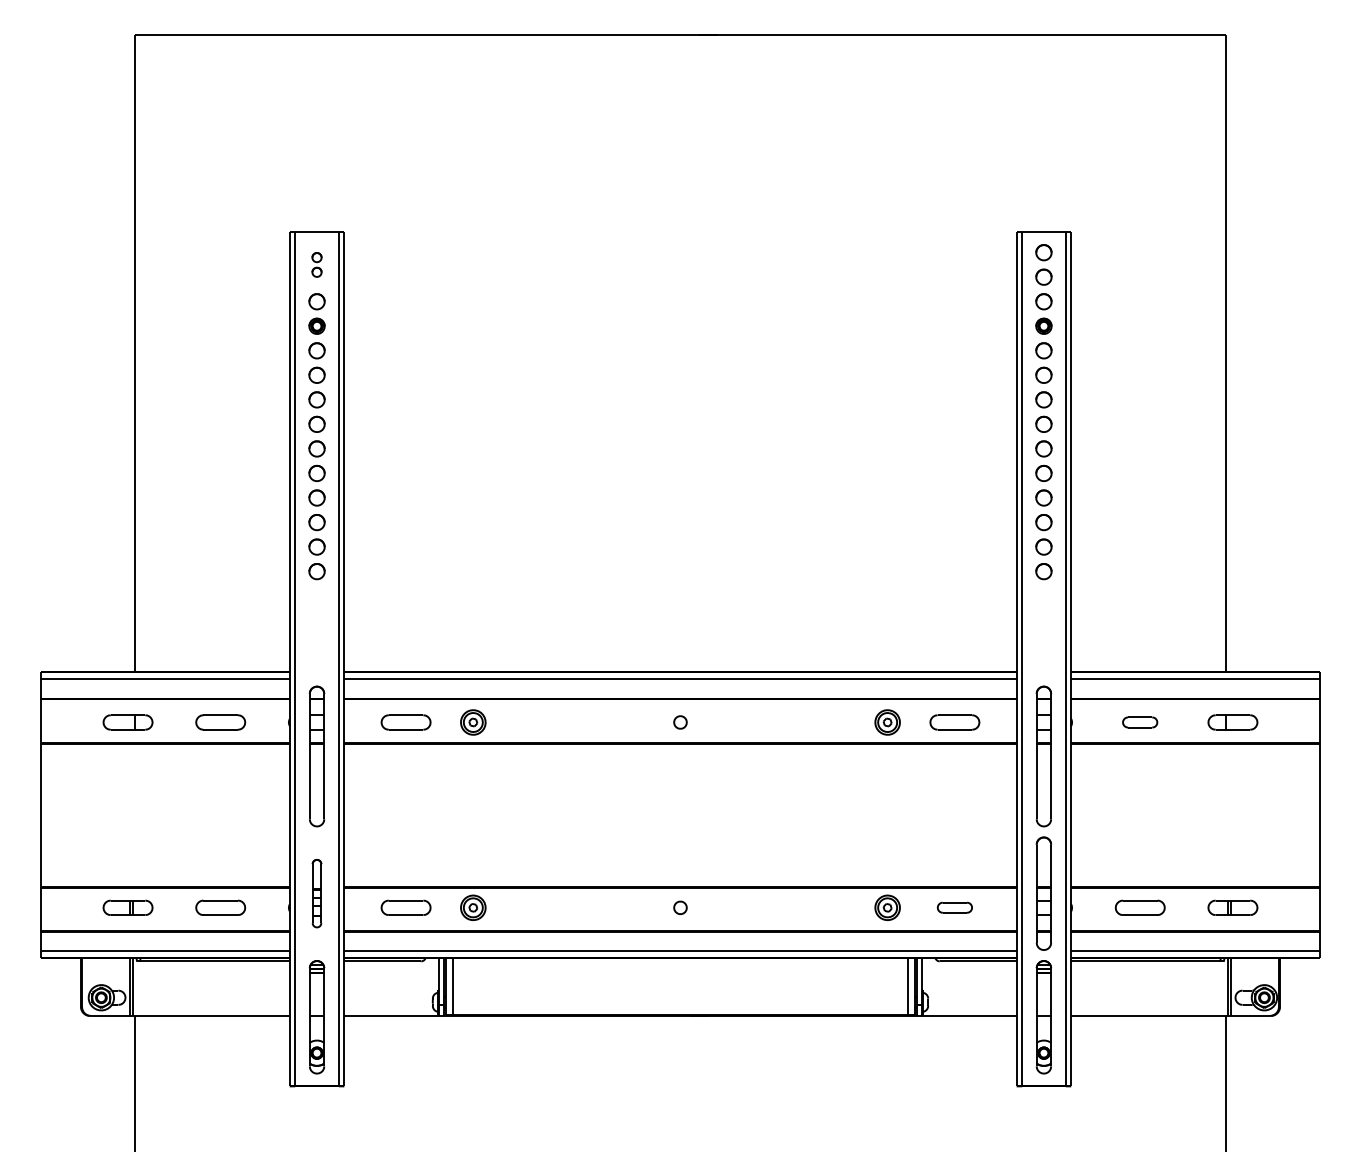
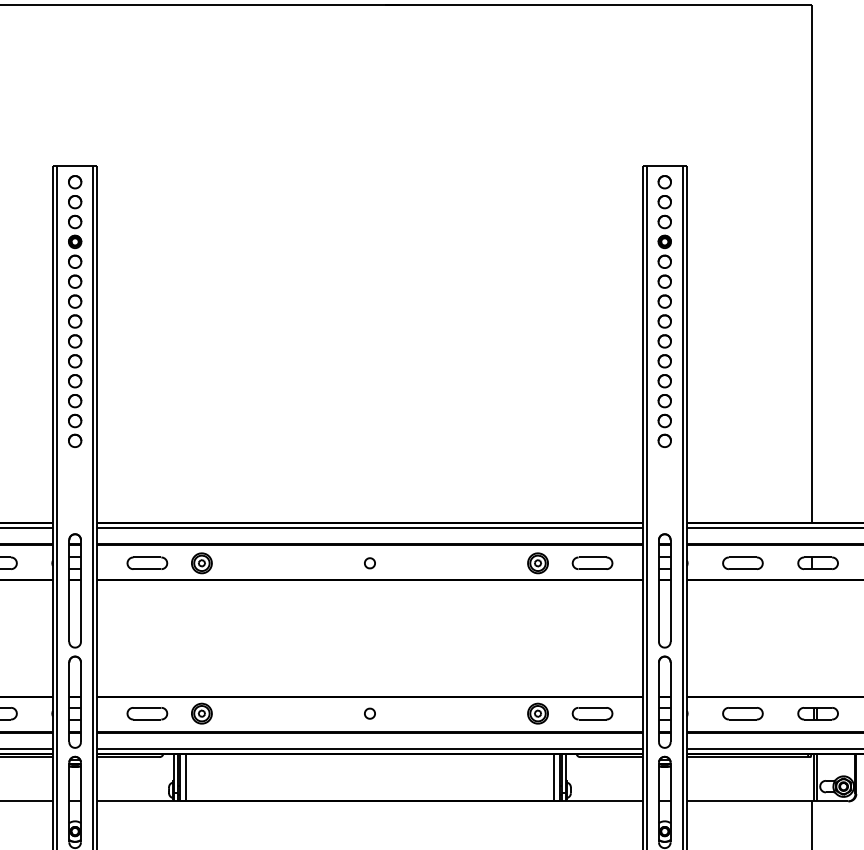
part: (316, 264) -> (74, 191), size x1.67
part: (1139, 722) -> (742, 563), size x1.43
part: (316, 893) -> (74, 702), size x1.67
part: (954, 907) -> (592, 713), size x1.43

